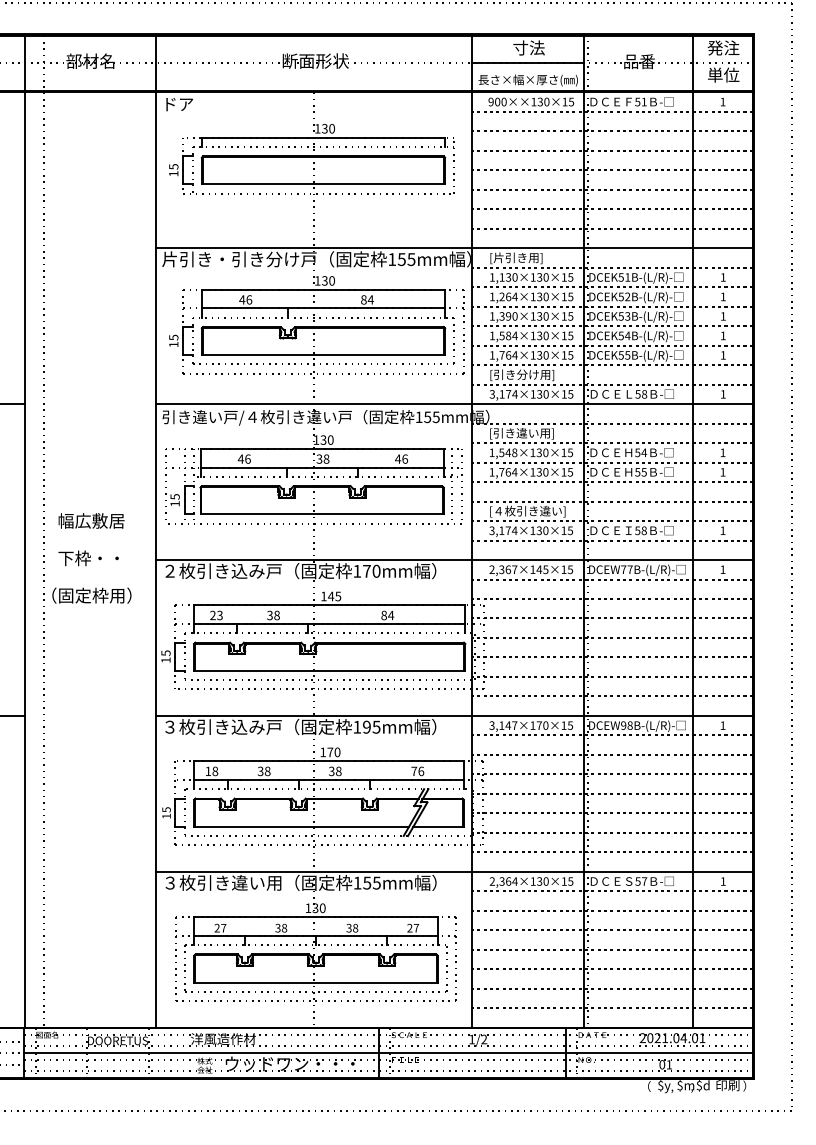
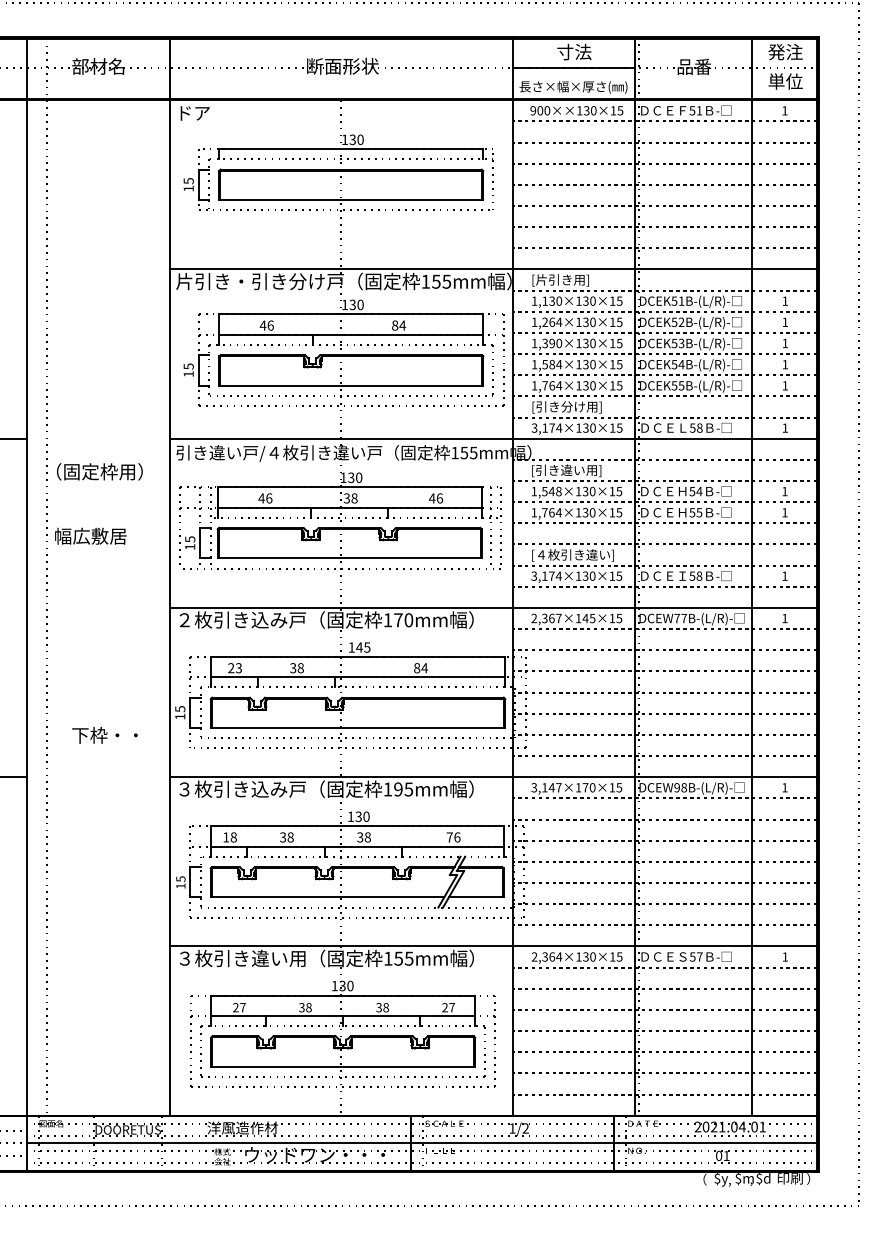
text: (91, 520) -> (90, 535), moved
text: (88, 558) -> (104, 735), moved
text: (91, 595) -> (99, 471), moved
text: (330, 752) -> (358, 816), 170 -> 130

